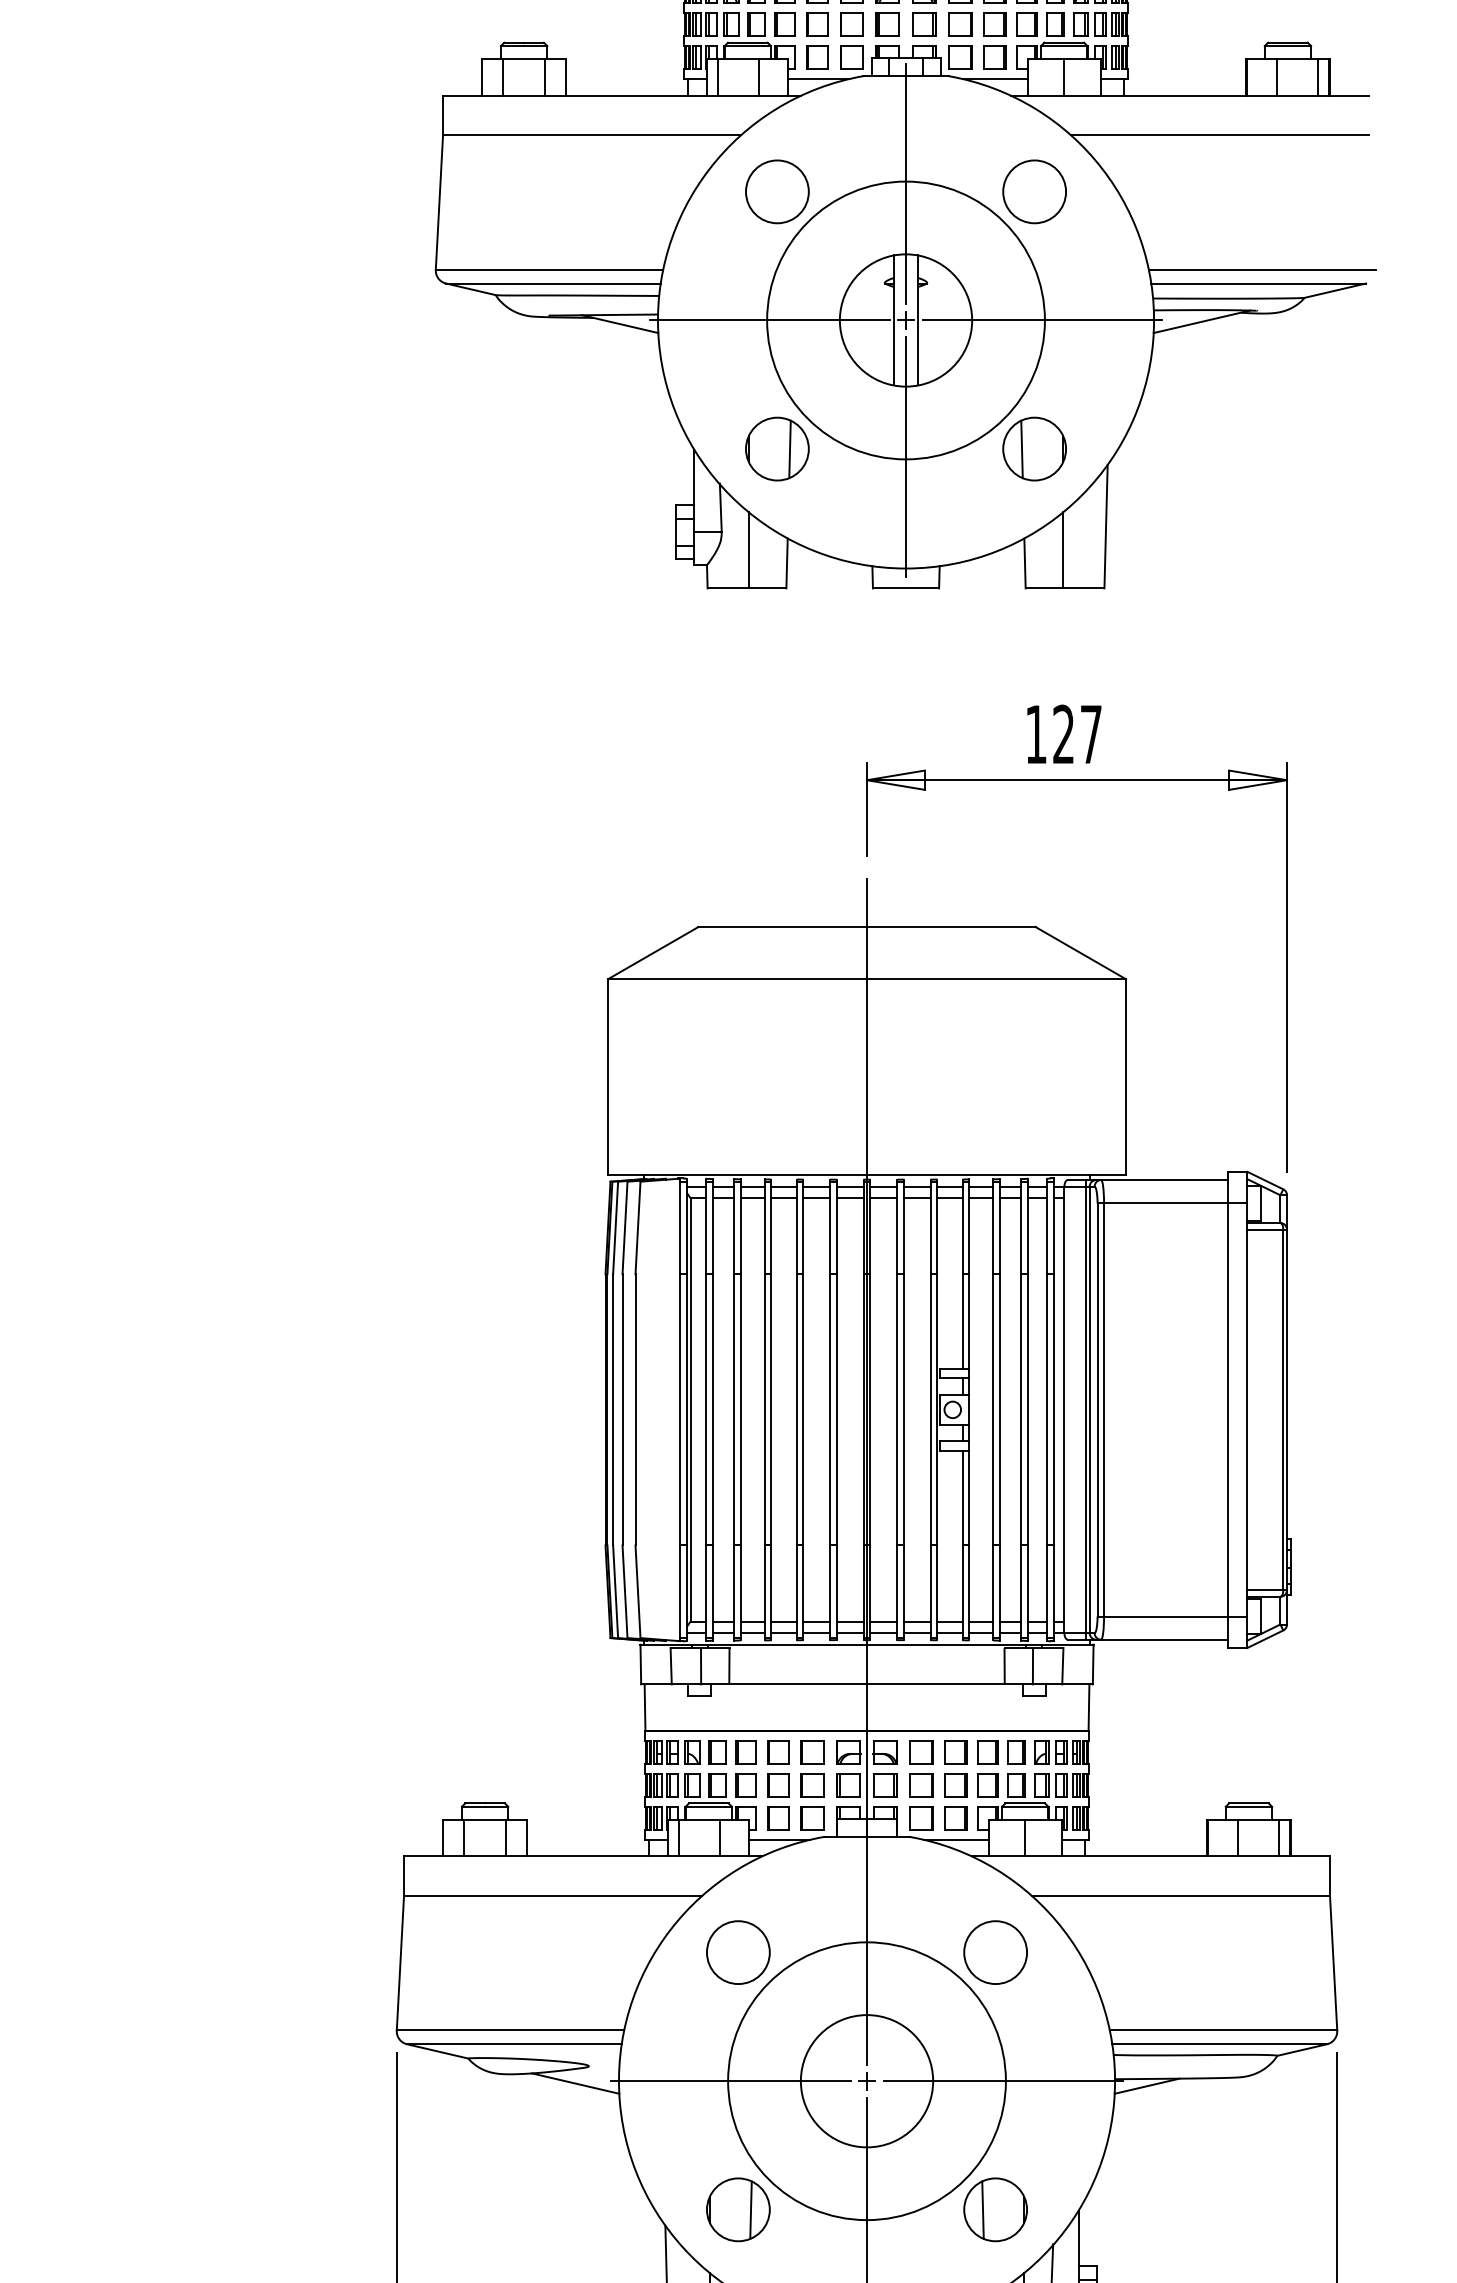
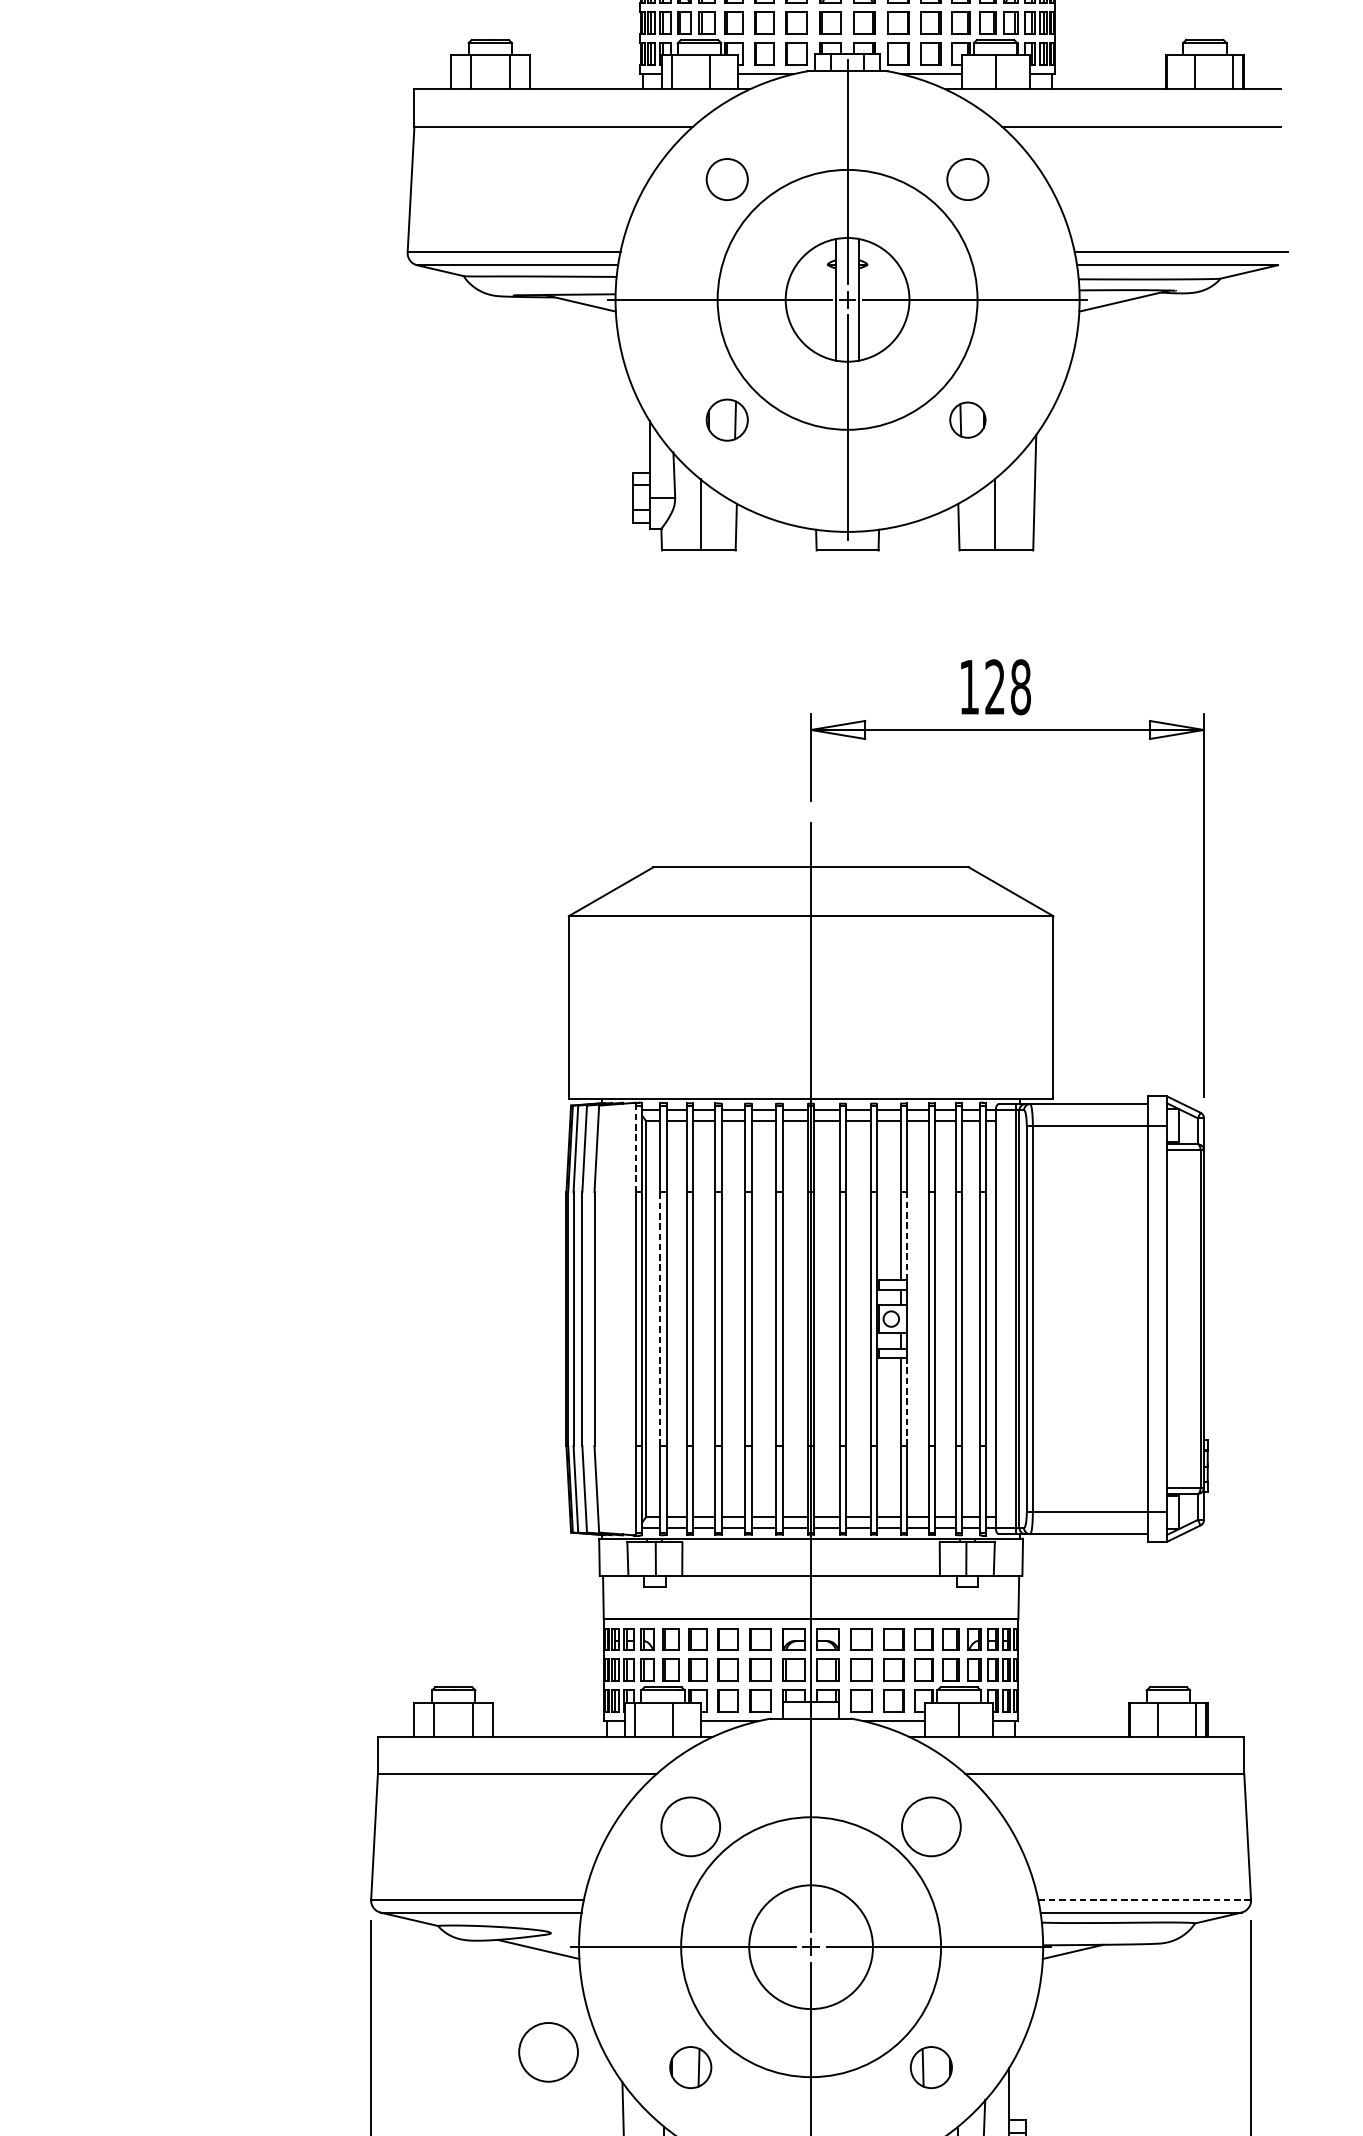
circle: (777, 191) -> (727, 179), size x0.7
circle: (1034, 191) -> (967, 179), size x0.7
part: (777, 448) -> (727, 419), size x0.7
part: (1034, 448) -> (967, 419), size x0.6
text: (1091, 734) -> (1021, 687), 127 -> 128
line: (680, 1227) -> (636, 1148), solid -> dashed
line: (969, 1320) -> (906, 1235), solid -> dashed
line: (705, 1409) -> (659, 1318), solid -> dashed
line: (969, 1497) -> (906, 1401), solid -> dashed
line: (1223, 2030) -> (1144, 1899), solid -> dashed
circle: (586, 2193) -> (548, 2052), added
part: (738, 2209) -> (690, 2067), size x0.7
part: (995, 2209) -> (931, 2067), size x0.7

